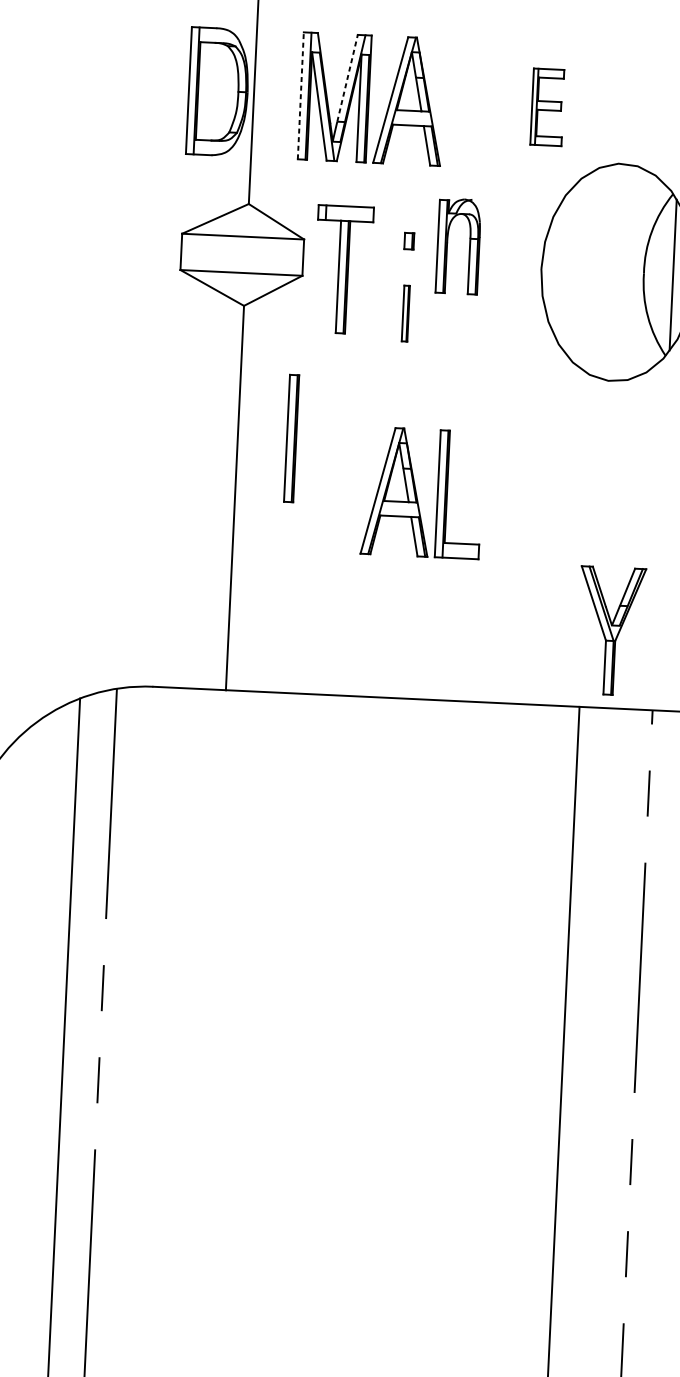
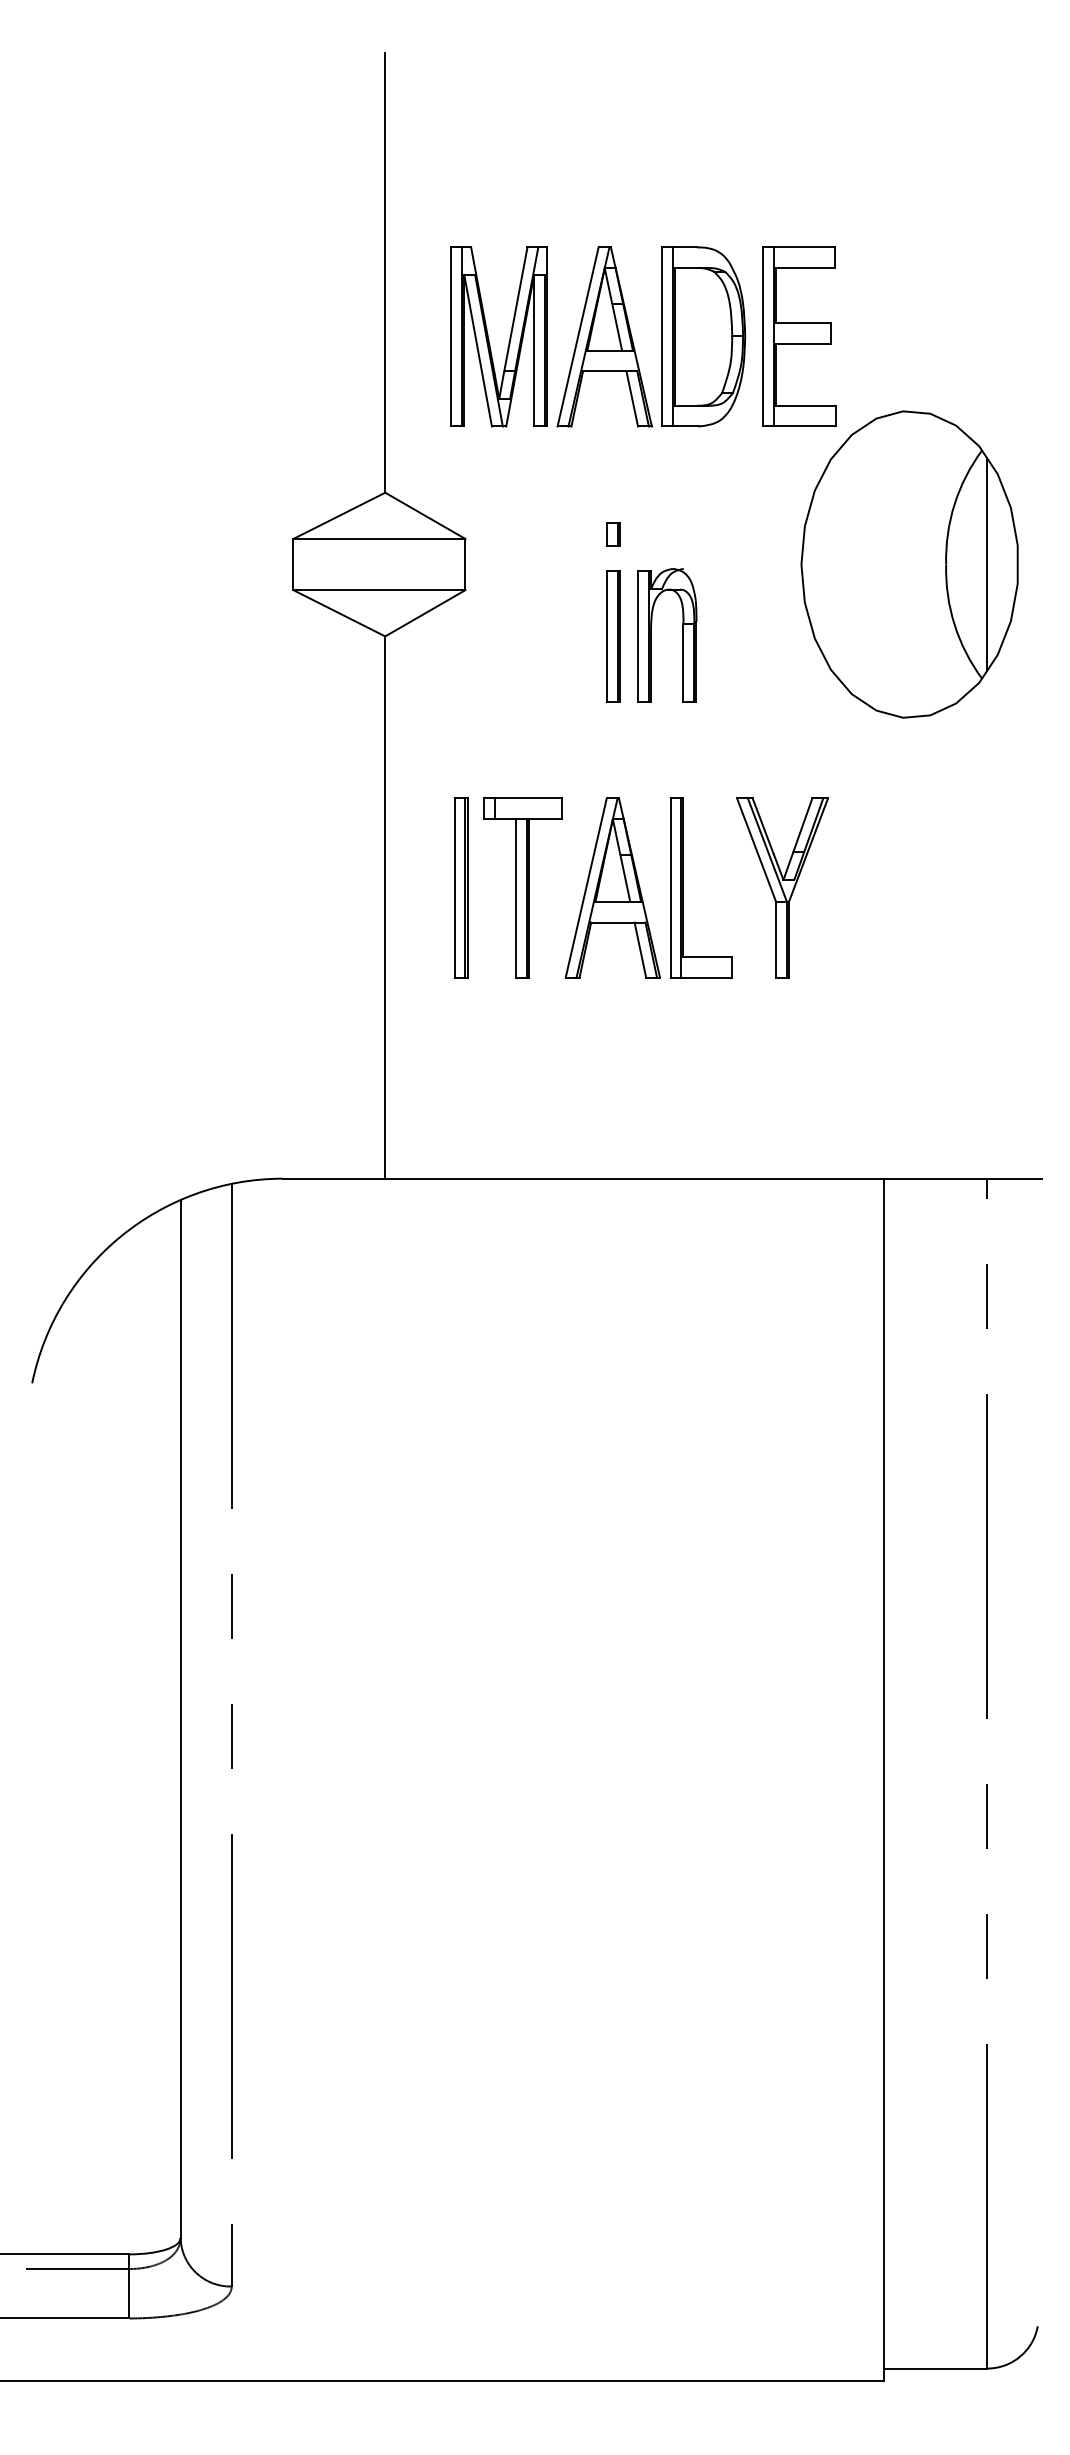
line: (347, 78) -> (515, 309), dashed -> solid
part: (218, 91) -> (703, 336), moved
line: (301, 95) -> (451, 336), dashed -> solid
part: (547, 107) -> (799, 336), size x1.67
part: (469, 246) -> (682, 635), moved
part: (343, 269) -> (522, 887), moved
part: (405, 313) -> (613, 636), size x1.67
part: (291, 438) -> (461, 887), moved
part: (611, 630) -> (782, 887), moved

